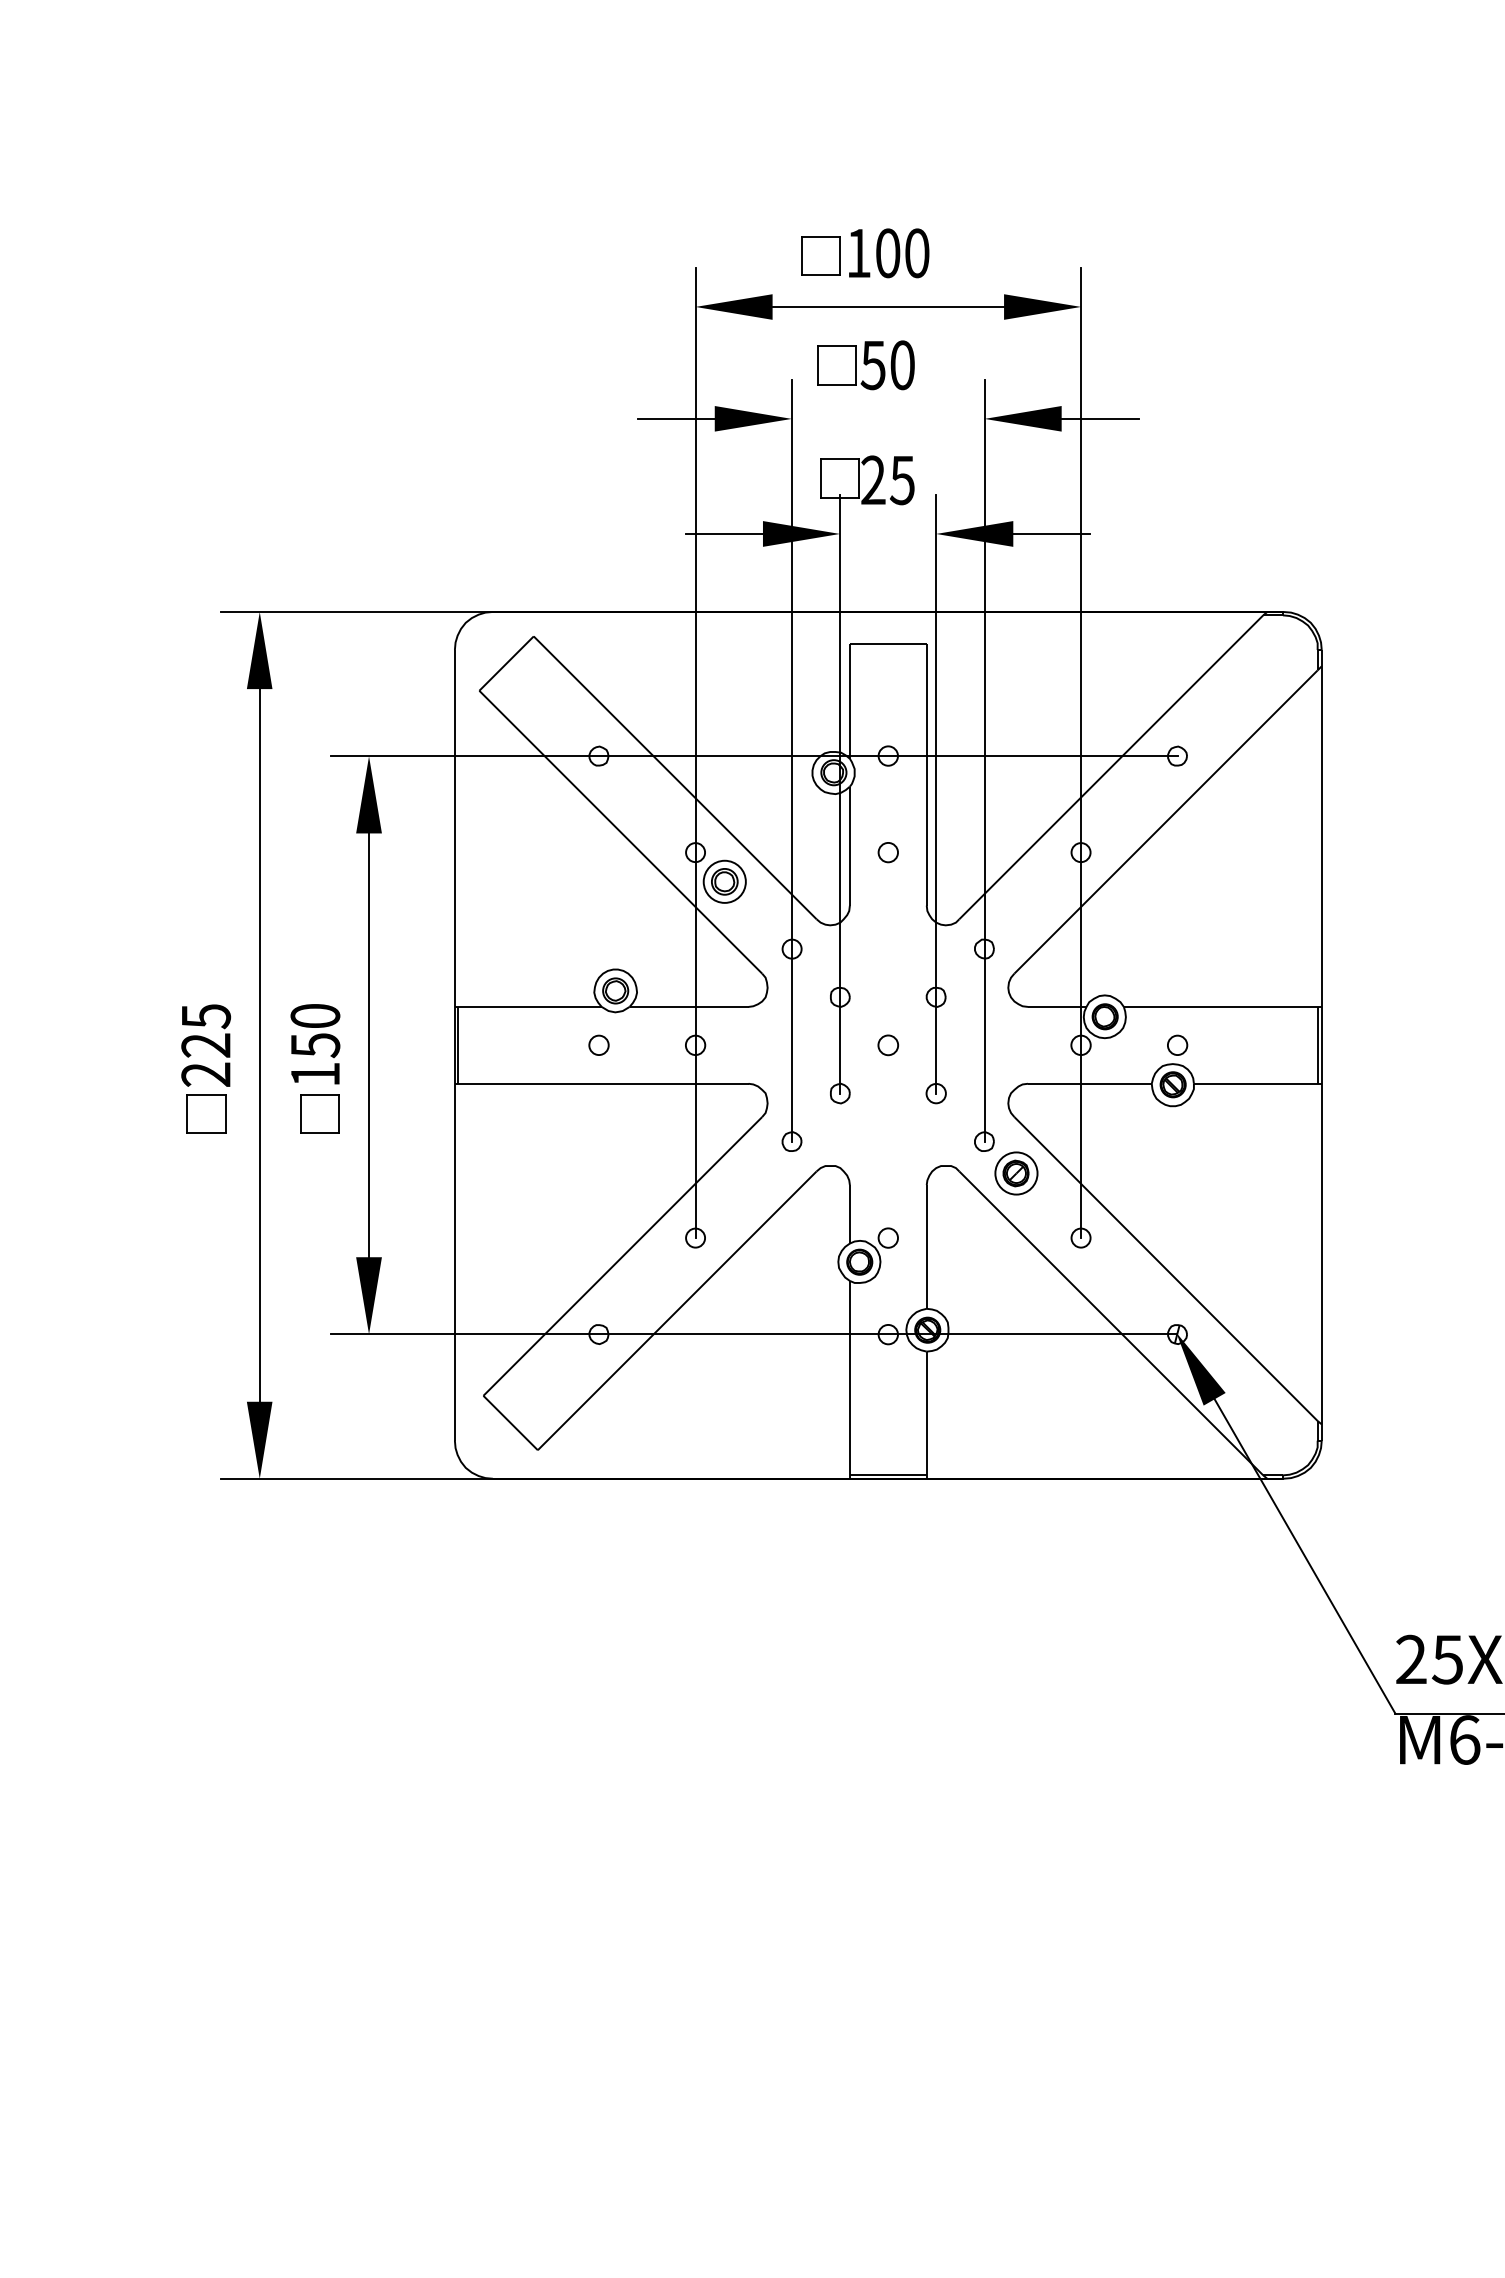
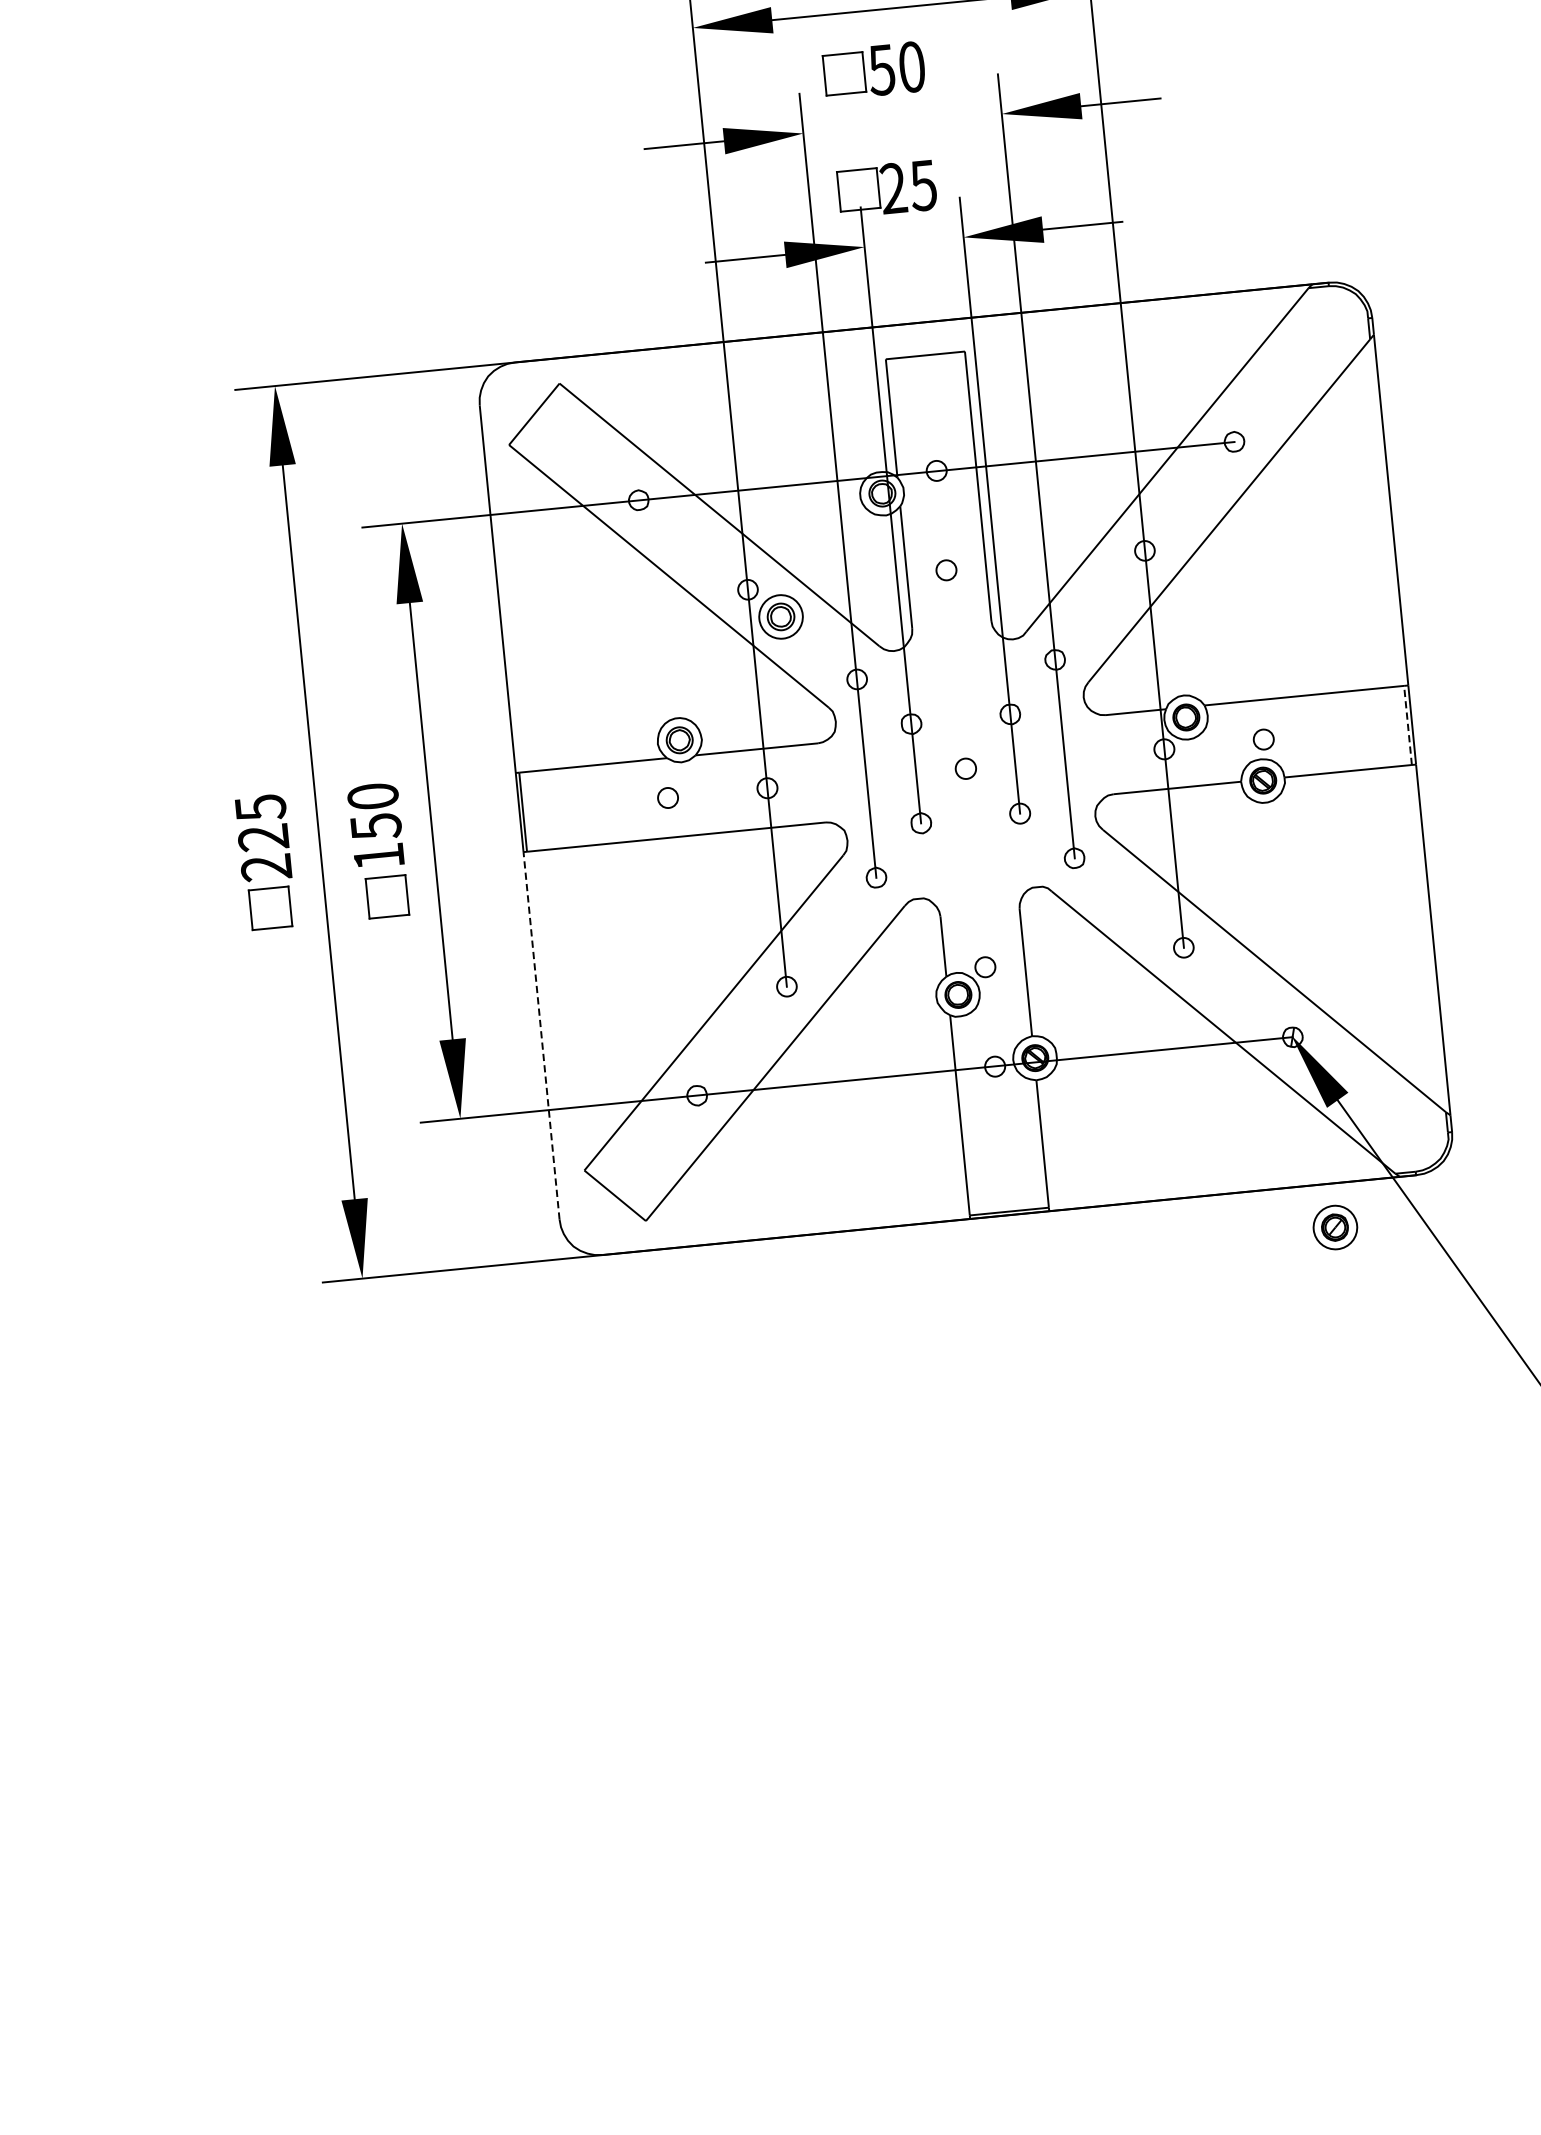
line: (1317, 1044) -> (1407, 724), solid -> dashed
part: (1016, 1173) -> (1335, 1227), moved
line: (454, 1261) -> (541, 1035), solid -> dashed

